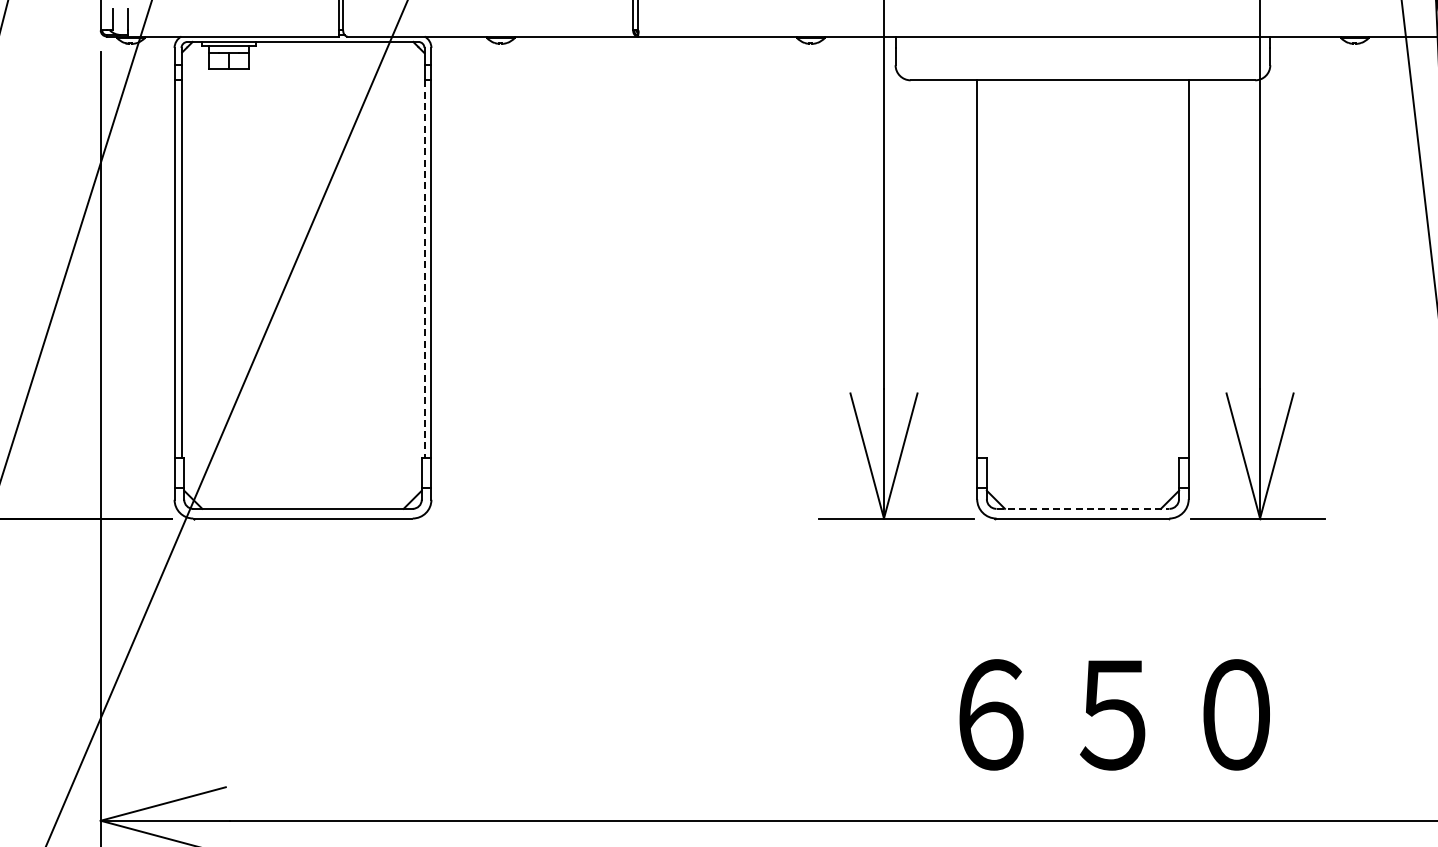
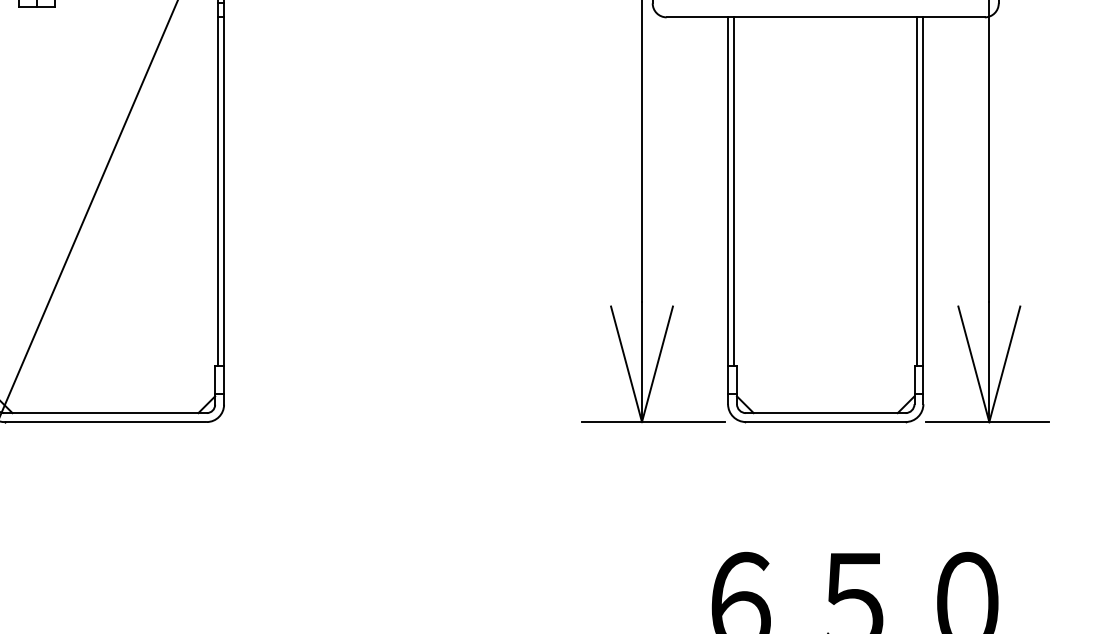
line: (424, 269) -> (217, 192), dashed -> solid
line: (984, 269) -> (734, 192), added
line: (1181, 269) -> (916, 192), added
line: (1083, 508) -> (826, 412), dashed -> solid

